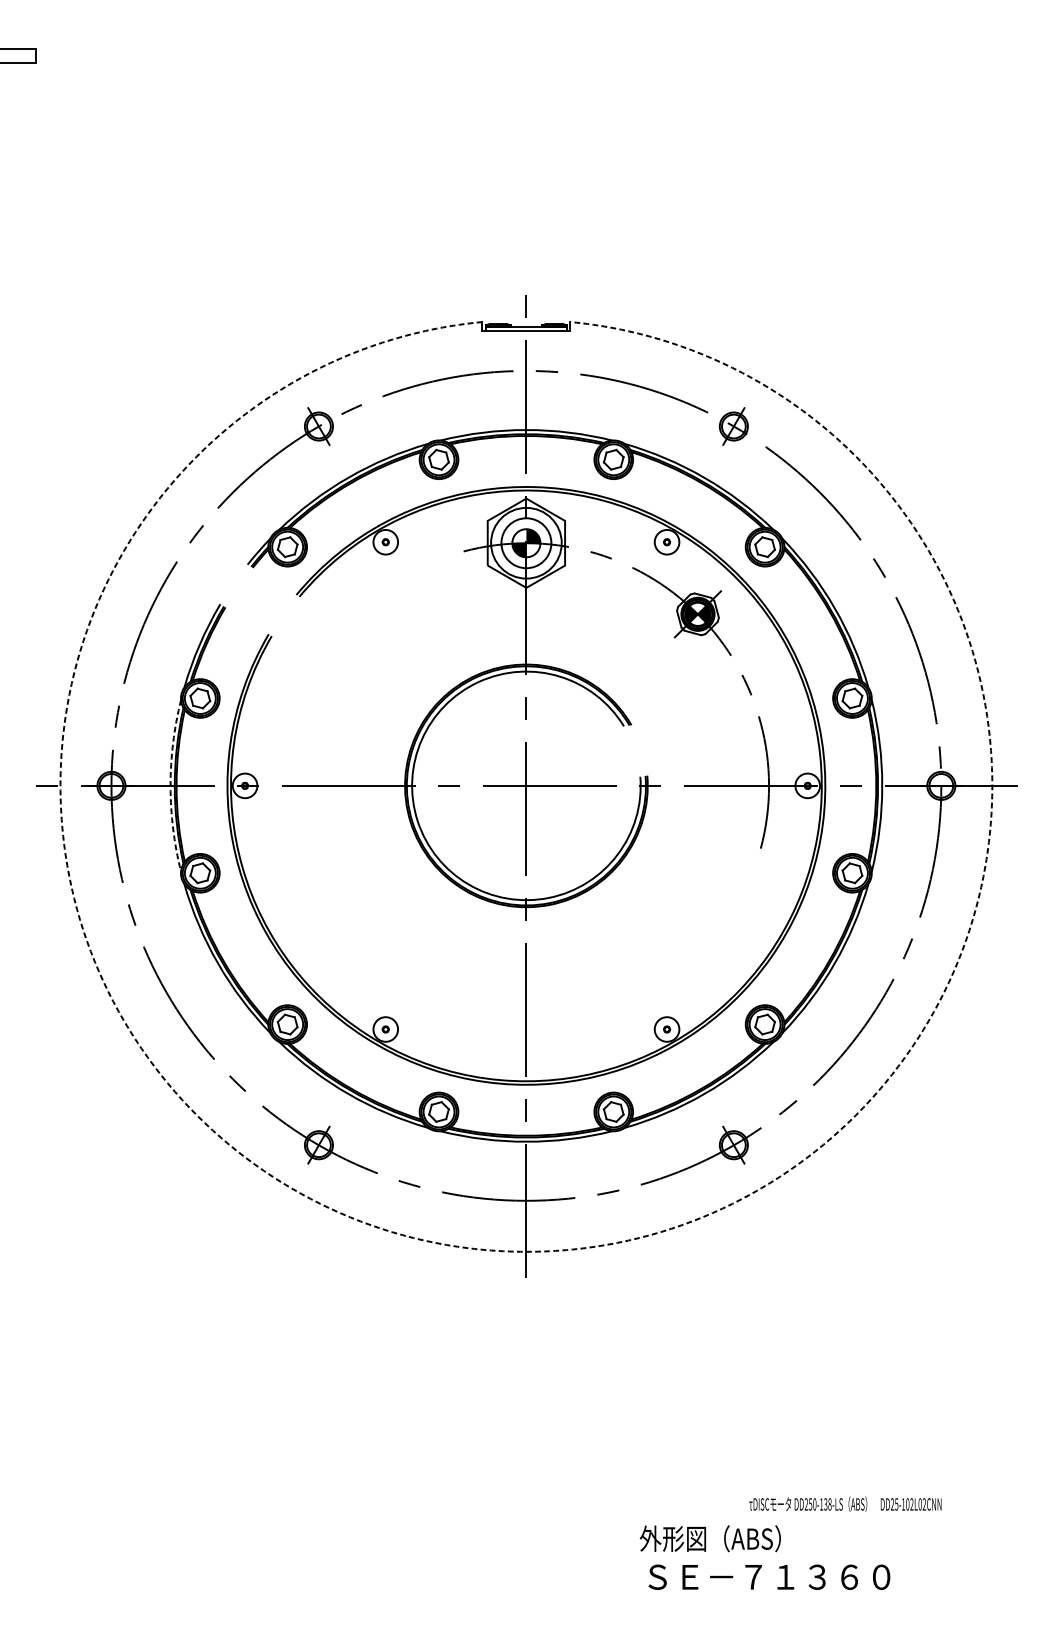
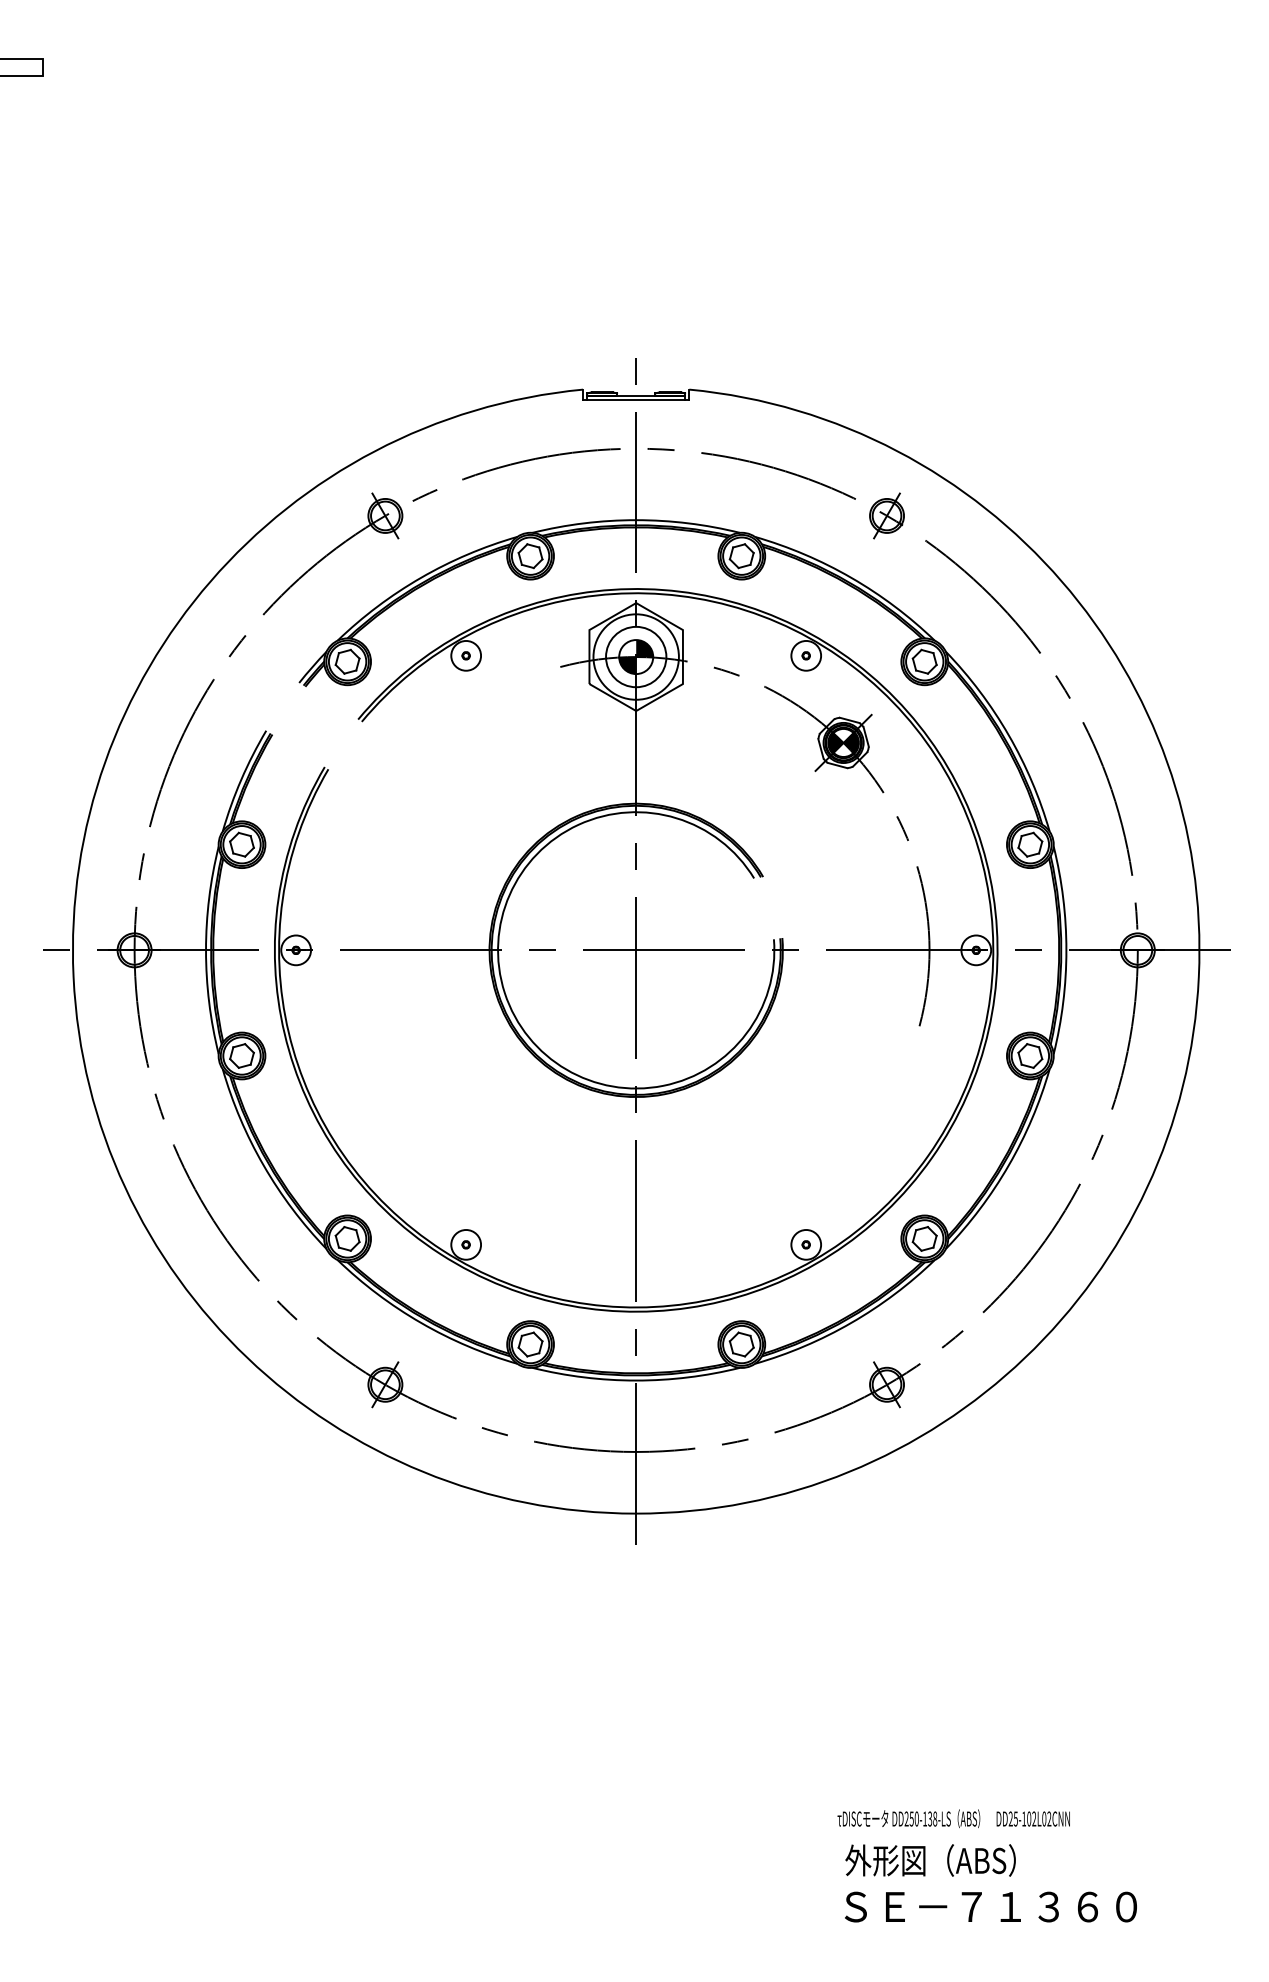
arc: (170, 785) -> (206, 950), dashed -> solid
arc: (526, 1251) -> (636, 1513), dashed -> solid
text: (845, 1504) -> (953, 1818), moved
text: (710, 1538) -> (930, 1860), moved
text: (769, 1576) -> (990, 1906), moved

